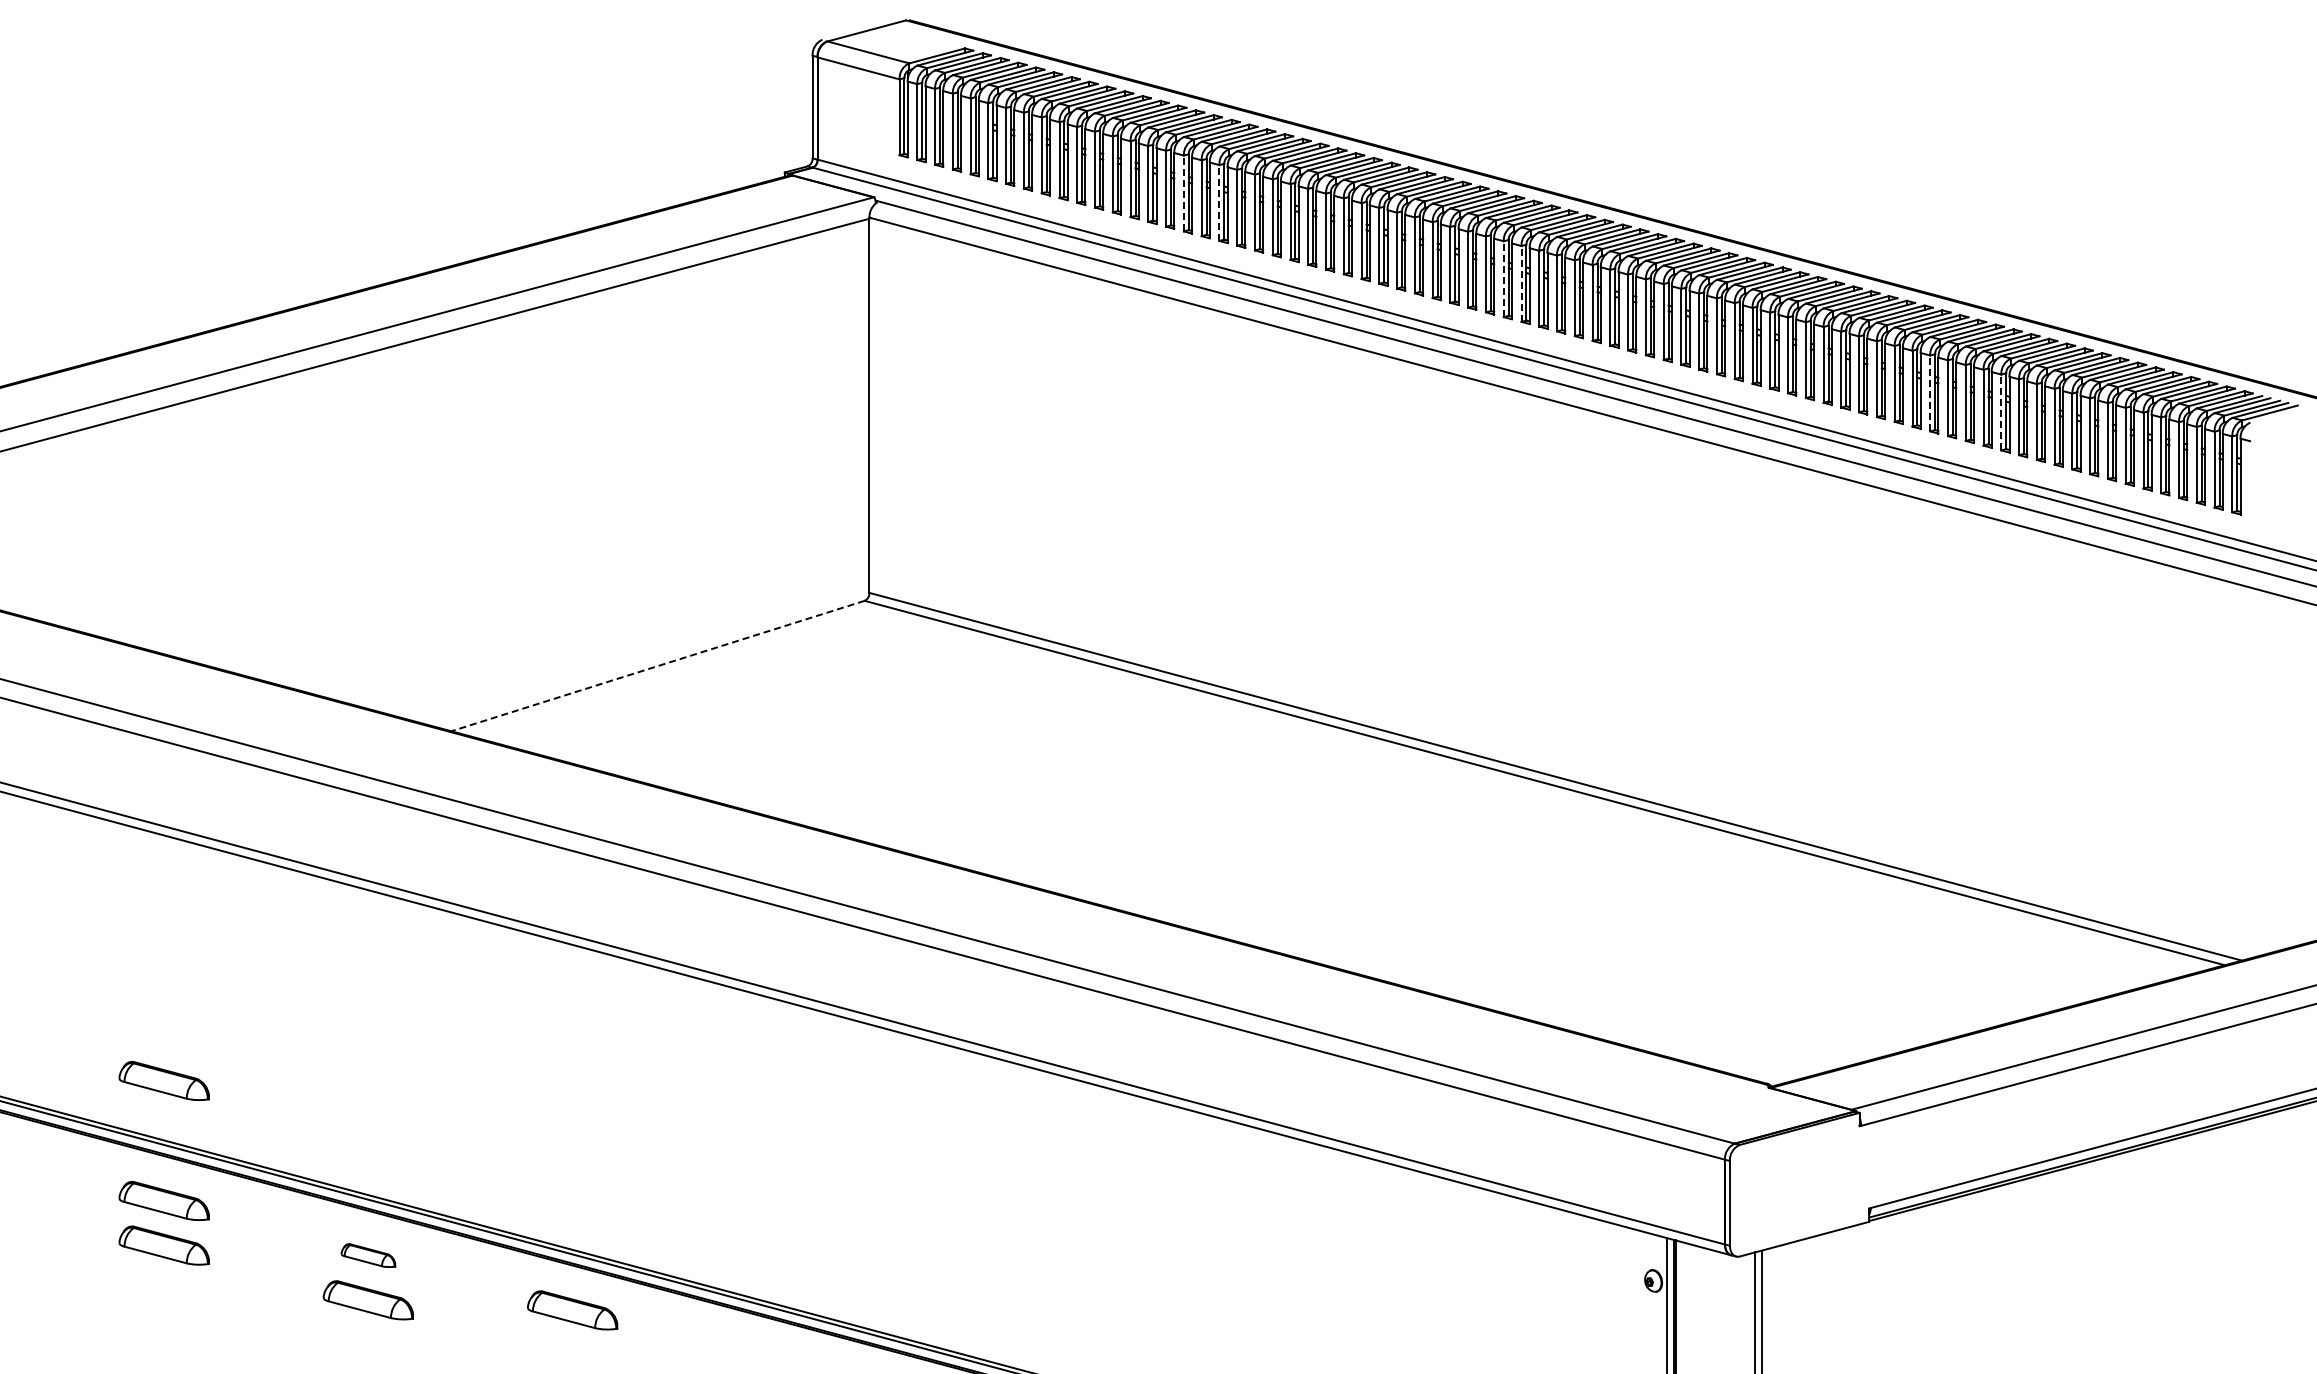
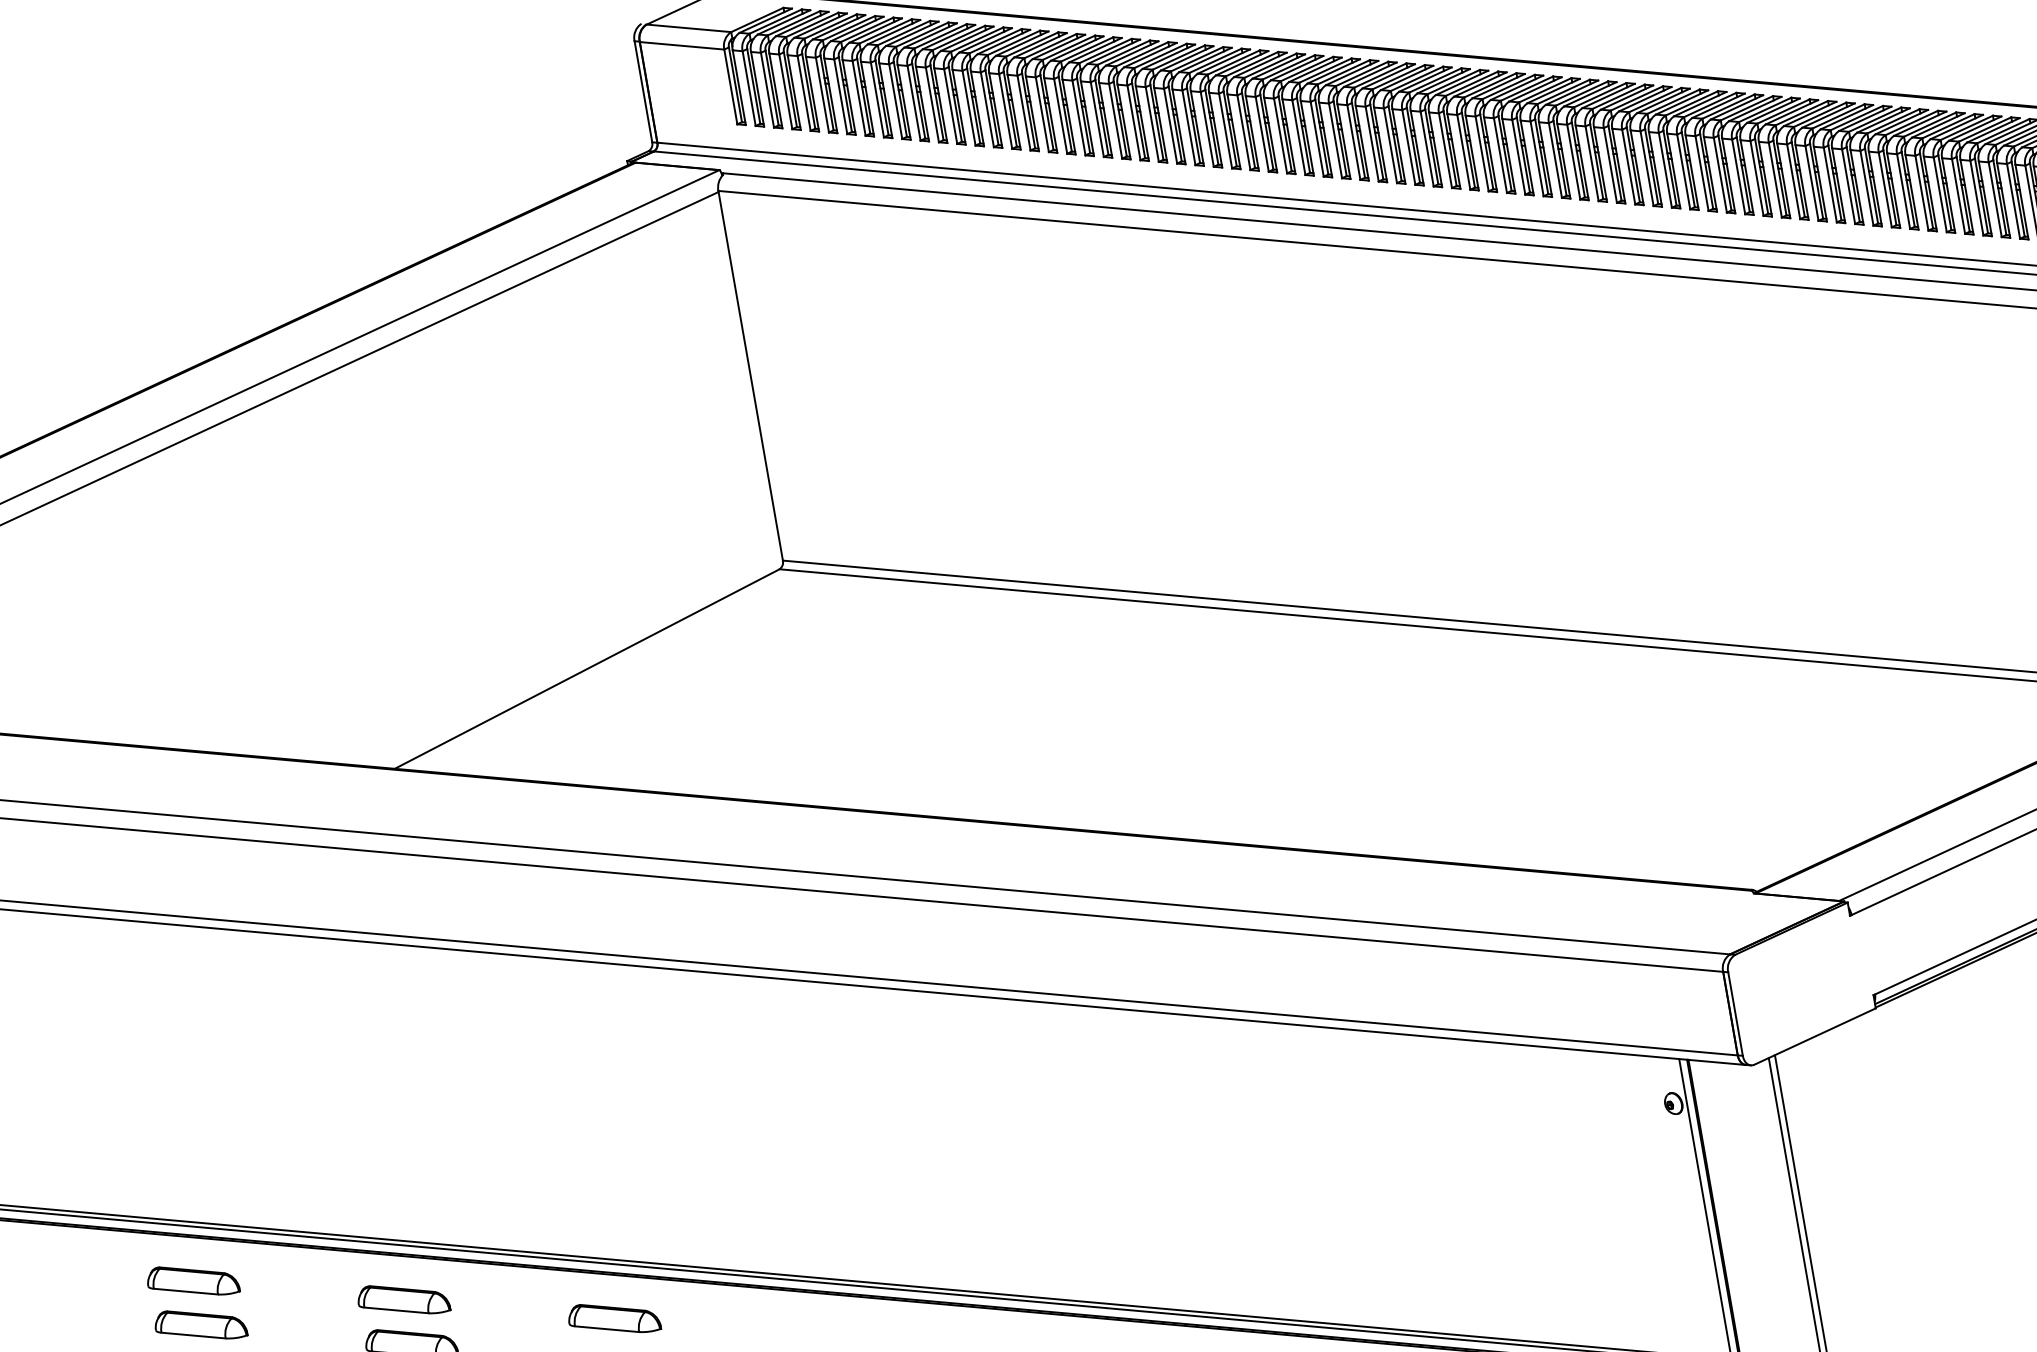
line: (1183, 193) -> (1023, 113), dashed -> solid
line: (1219, 203) -> (1060, 116), dashed -> solid
line: (1503, 279) -> (1353, 142), dashed -> solid
line: (1521, 283) -> (1372, 143), dashed -> solid
line: (1930, 393) -> (1793, 181), dashed -> solid
line: (2001, 412) -> (1867, 188), dashed -> solid
line: (658, 666) -> (587, 669), dashed -> solid
part: (163, 1080) -> (171, 1162), removed
part: (368, 1255) -> (403, 1299), size x1.67

